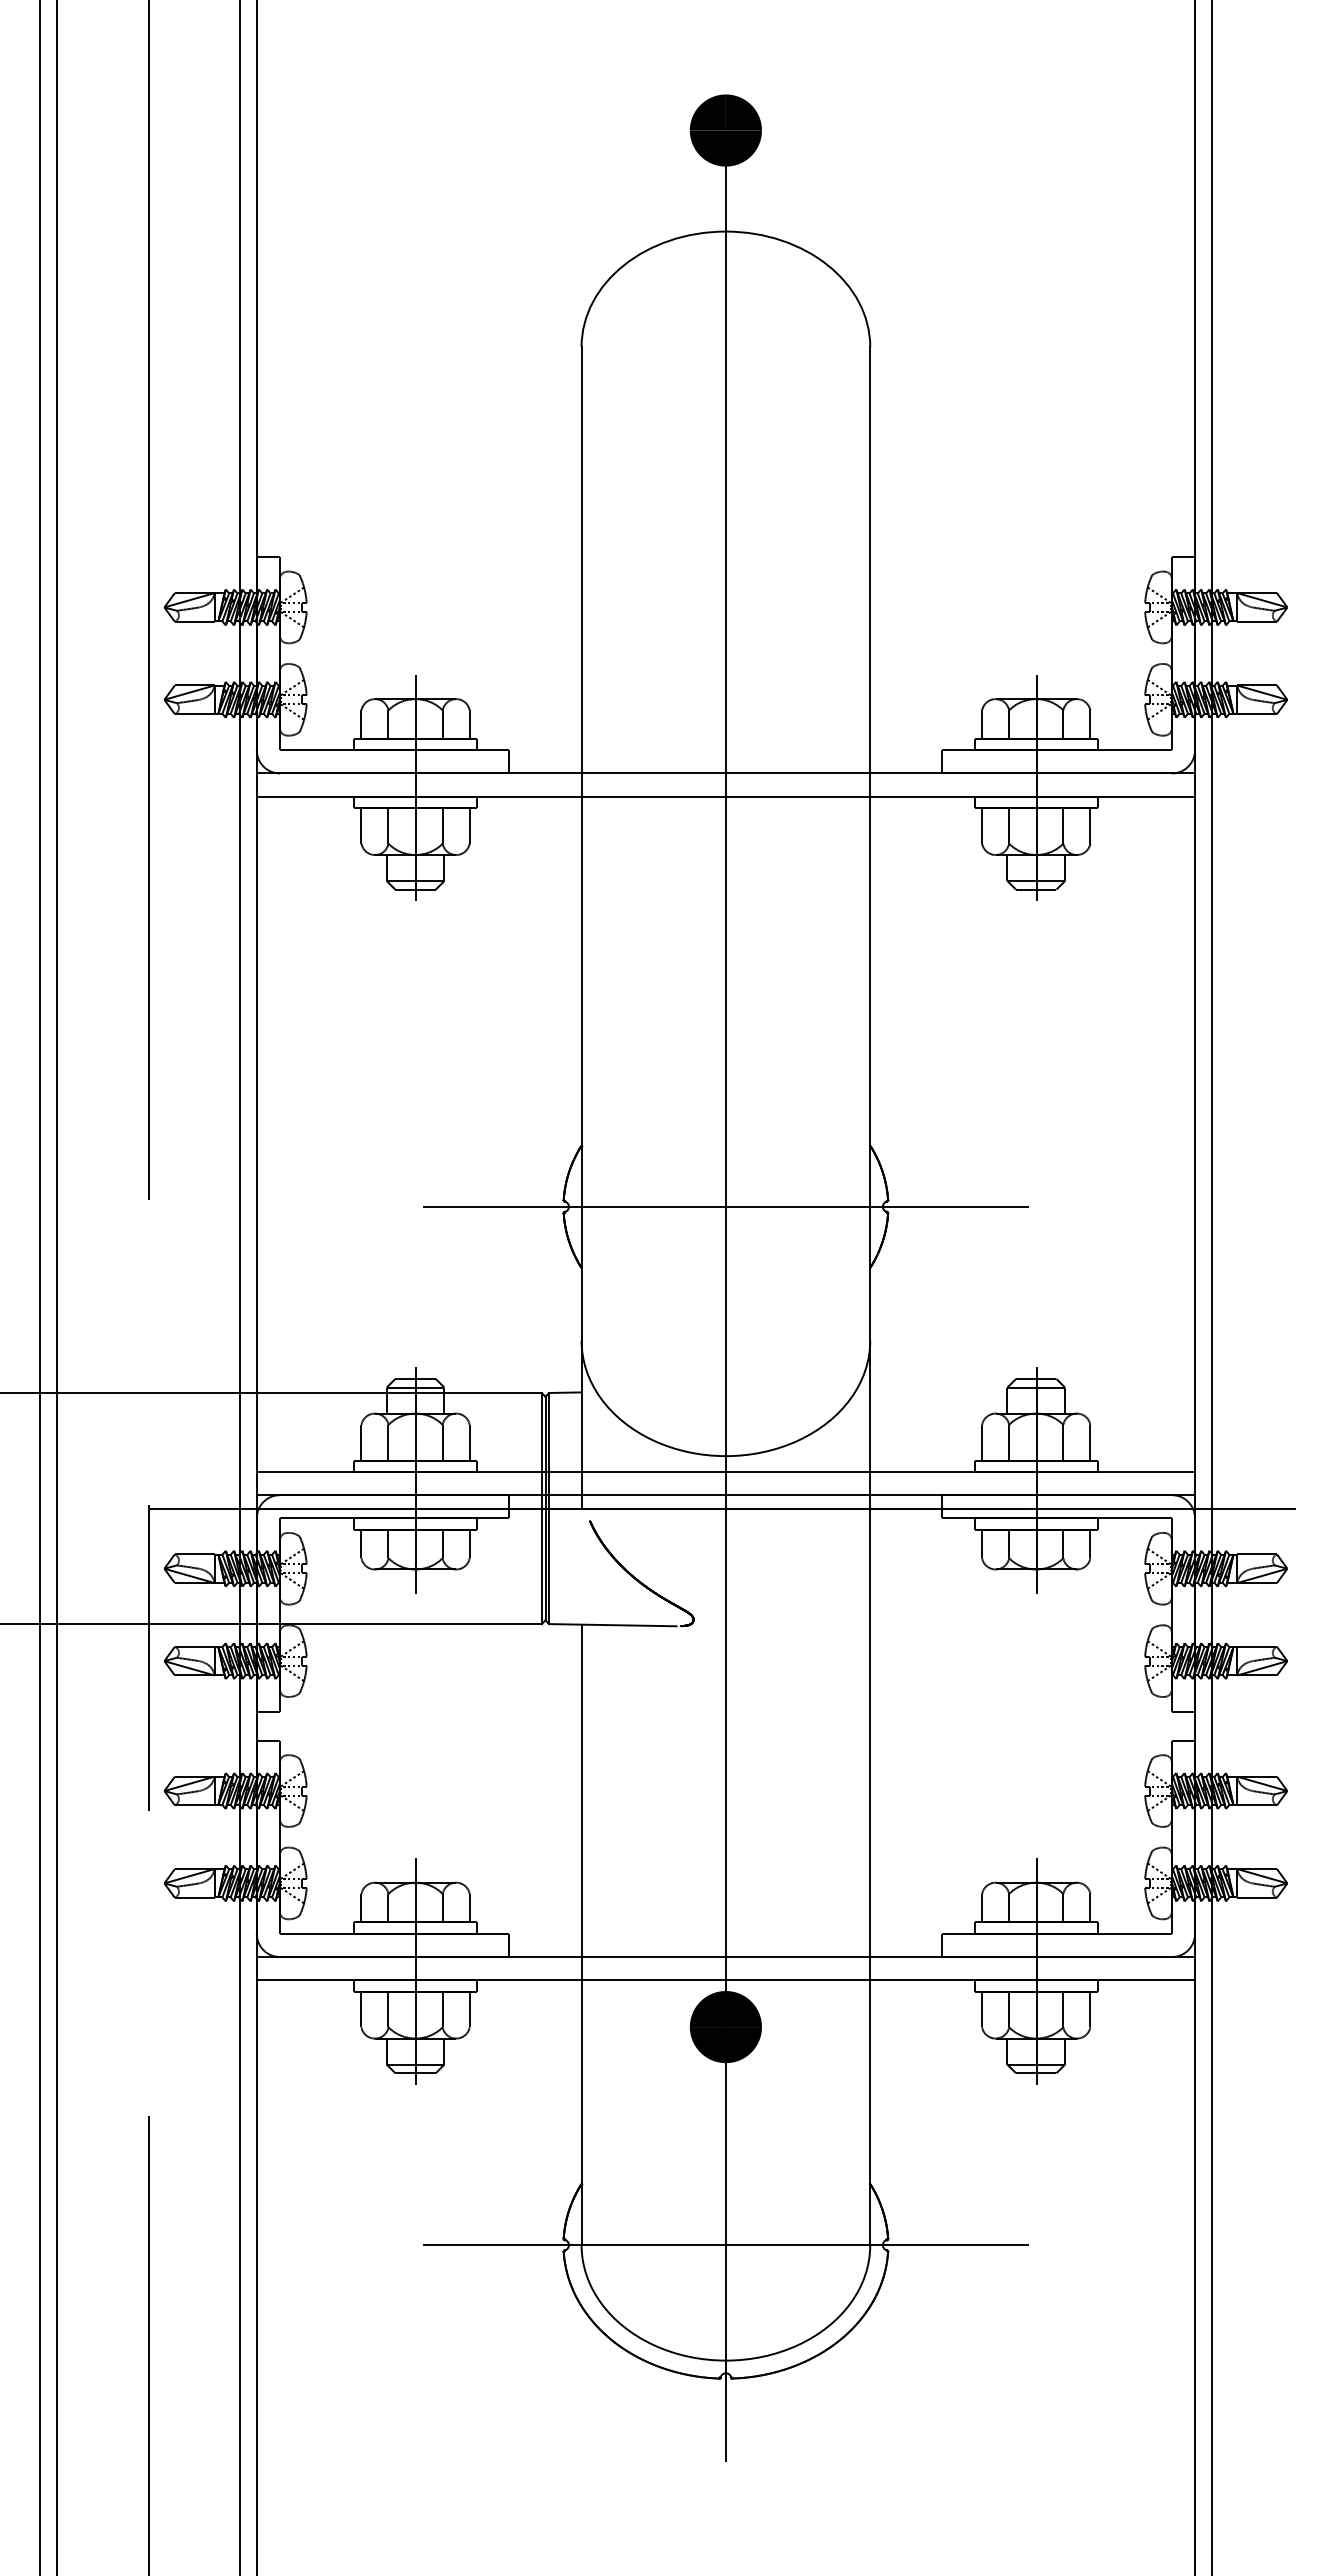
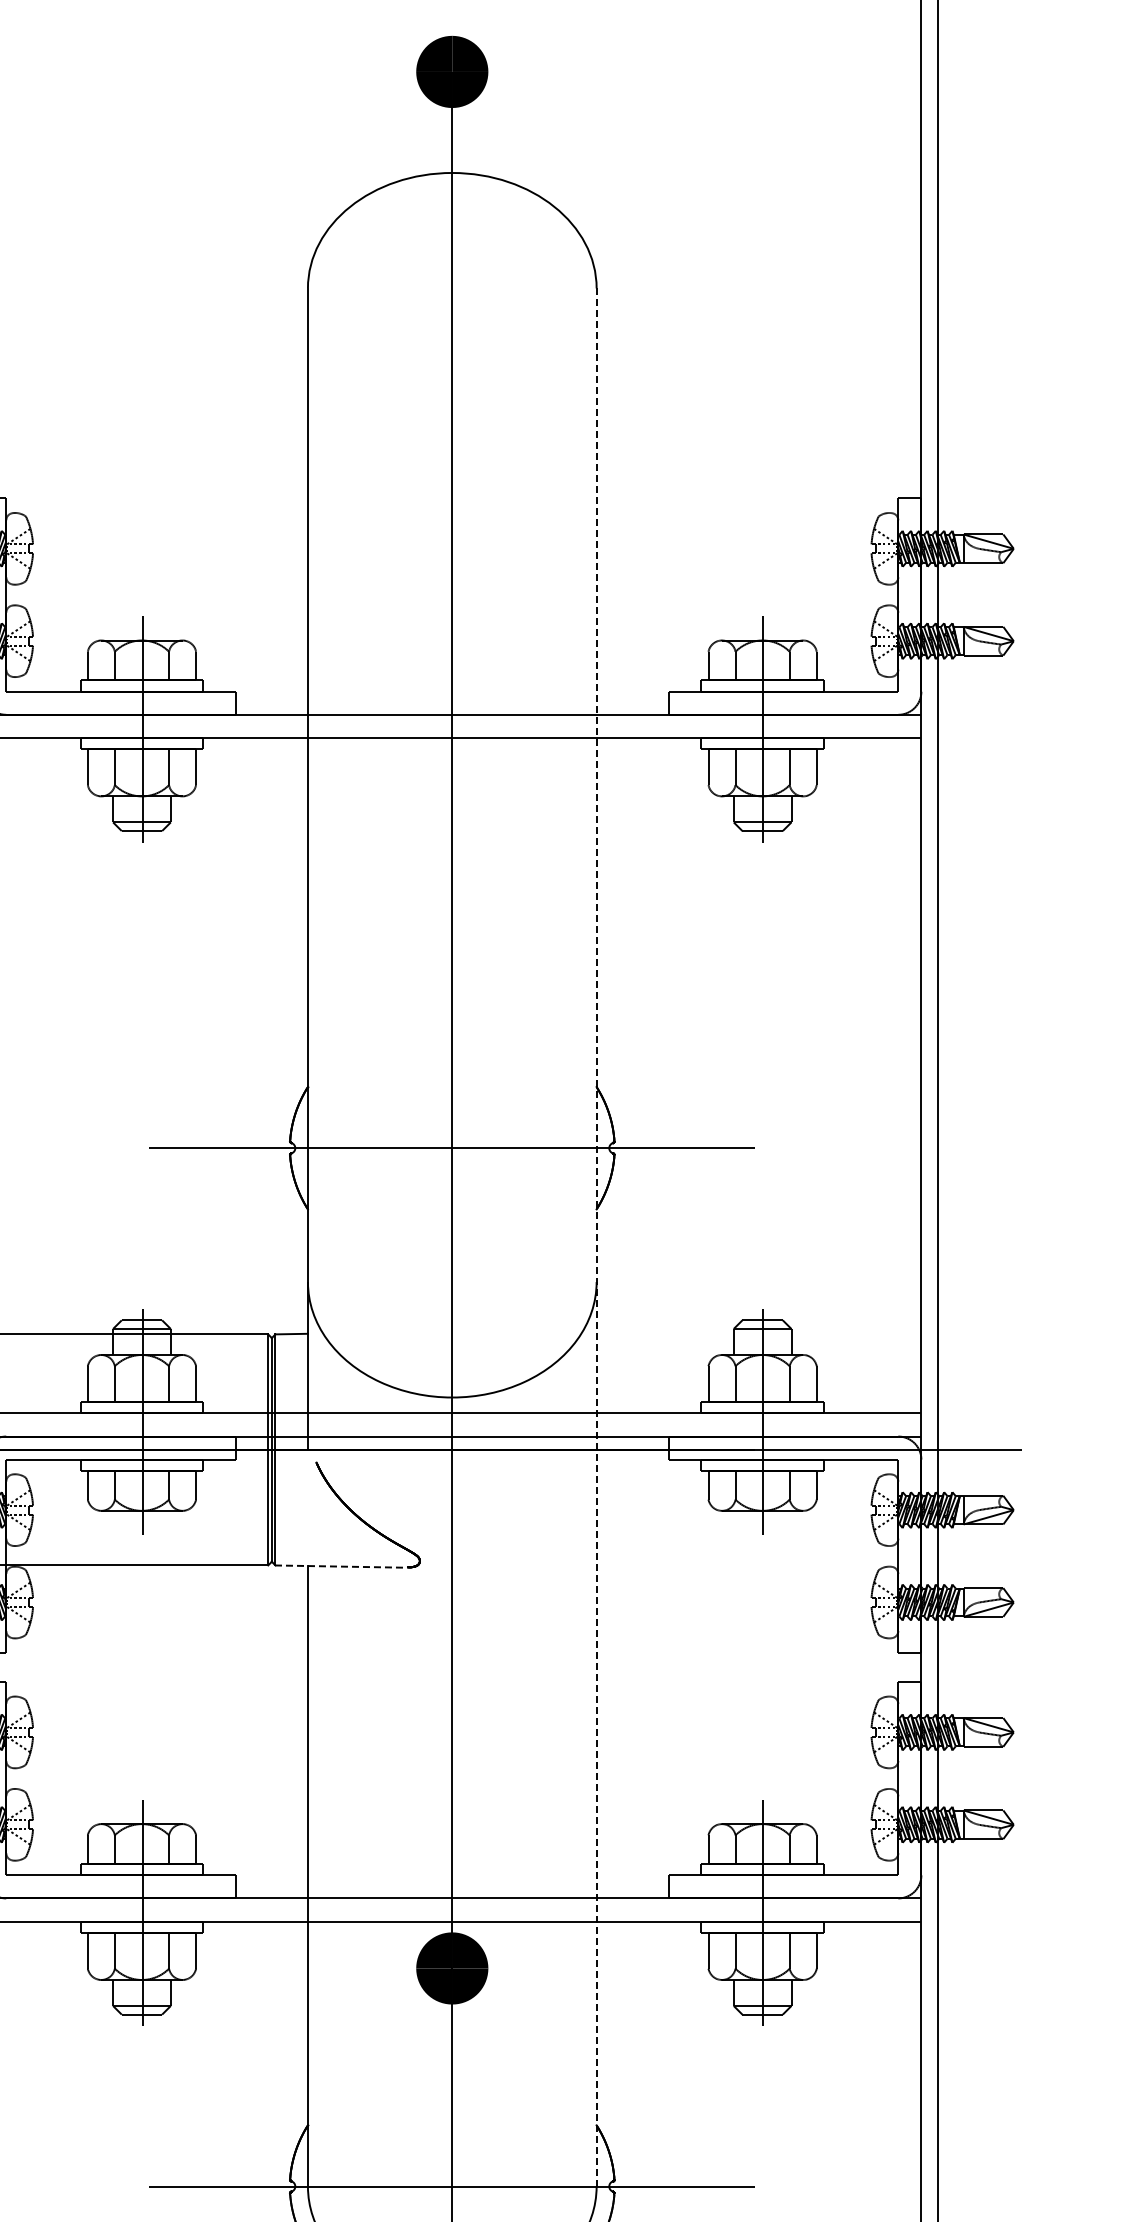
line: (870, 1295) -> (596, 1236), solid -> dashed
line: (612, 1625) -> (338, 1566), solid -> dashed

